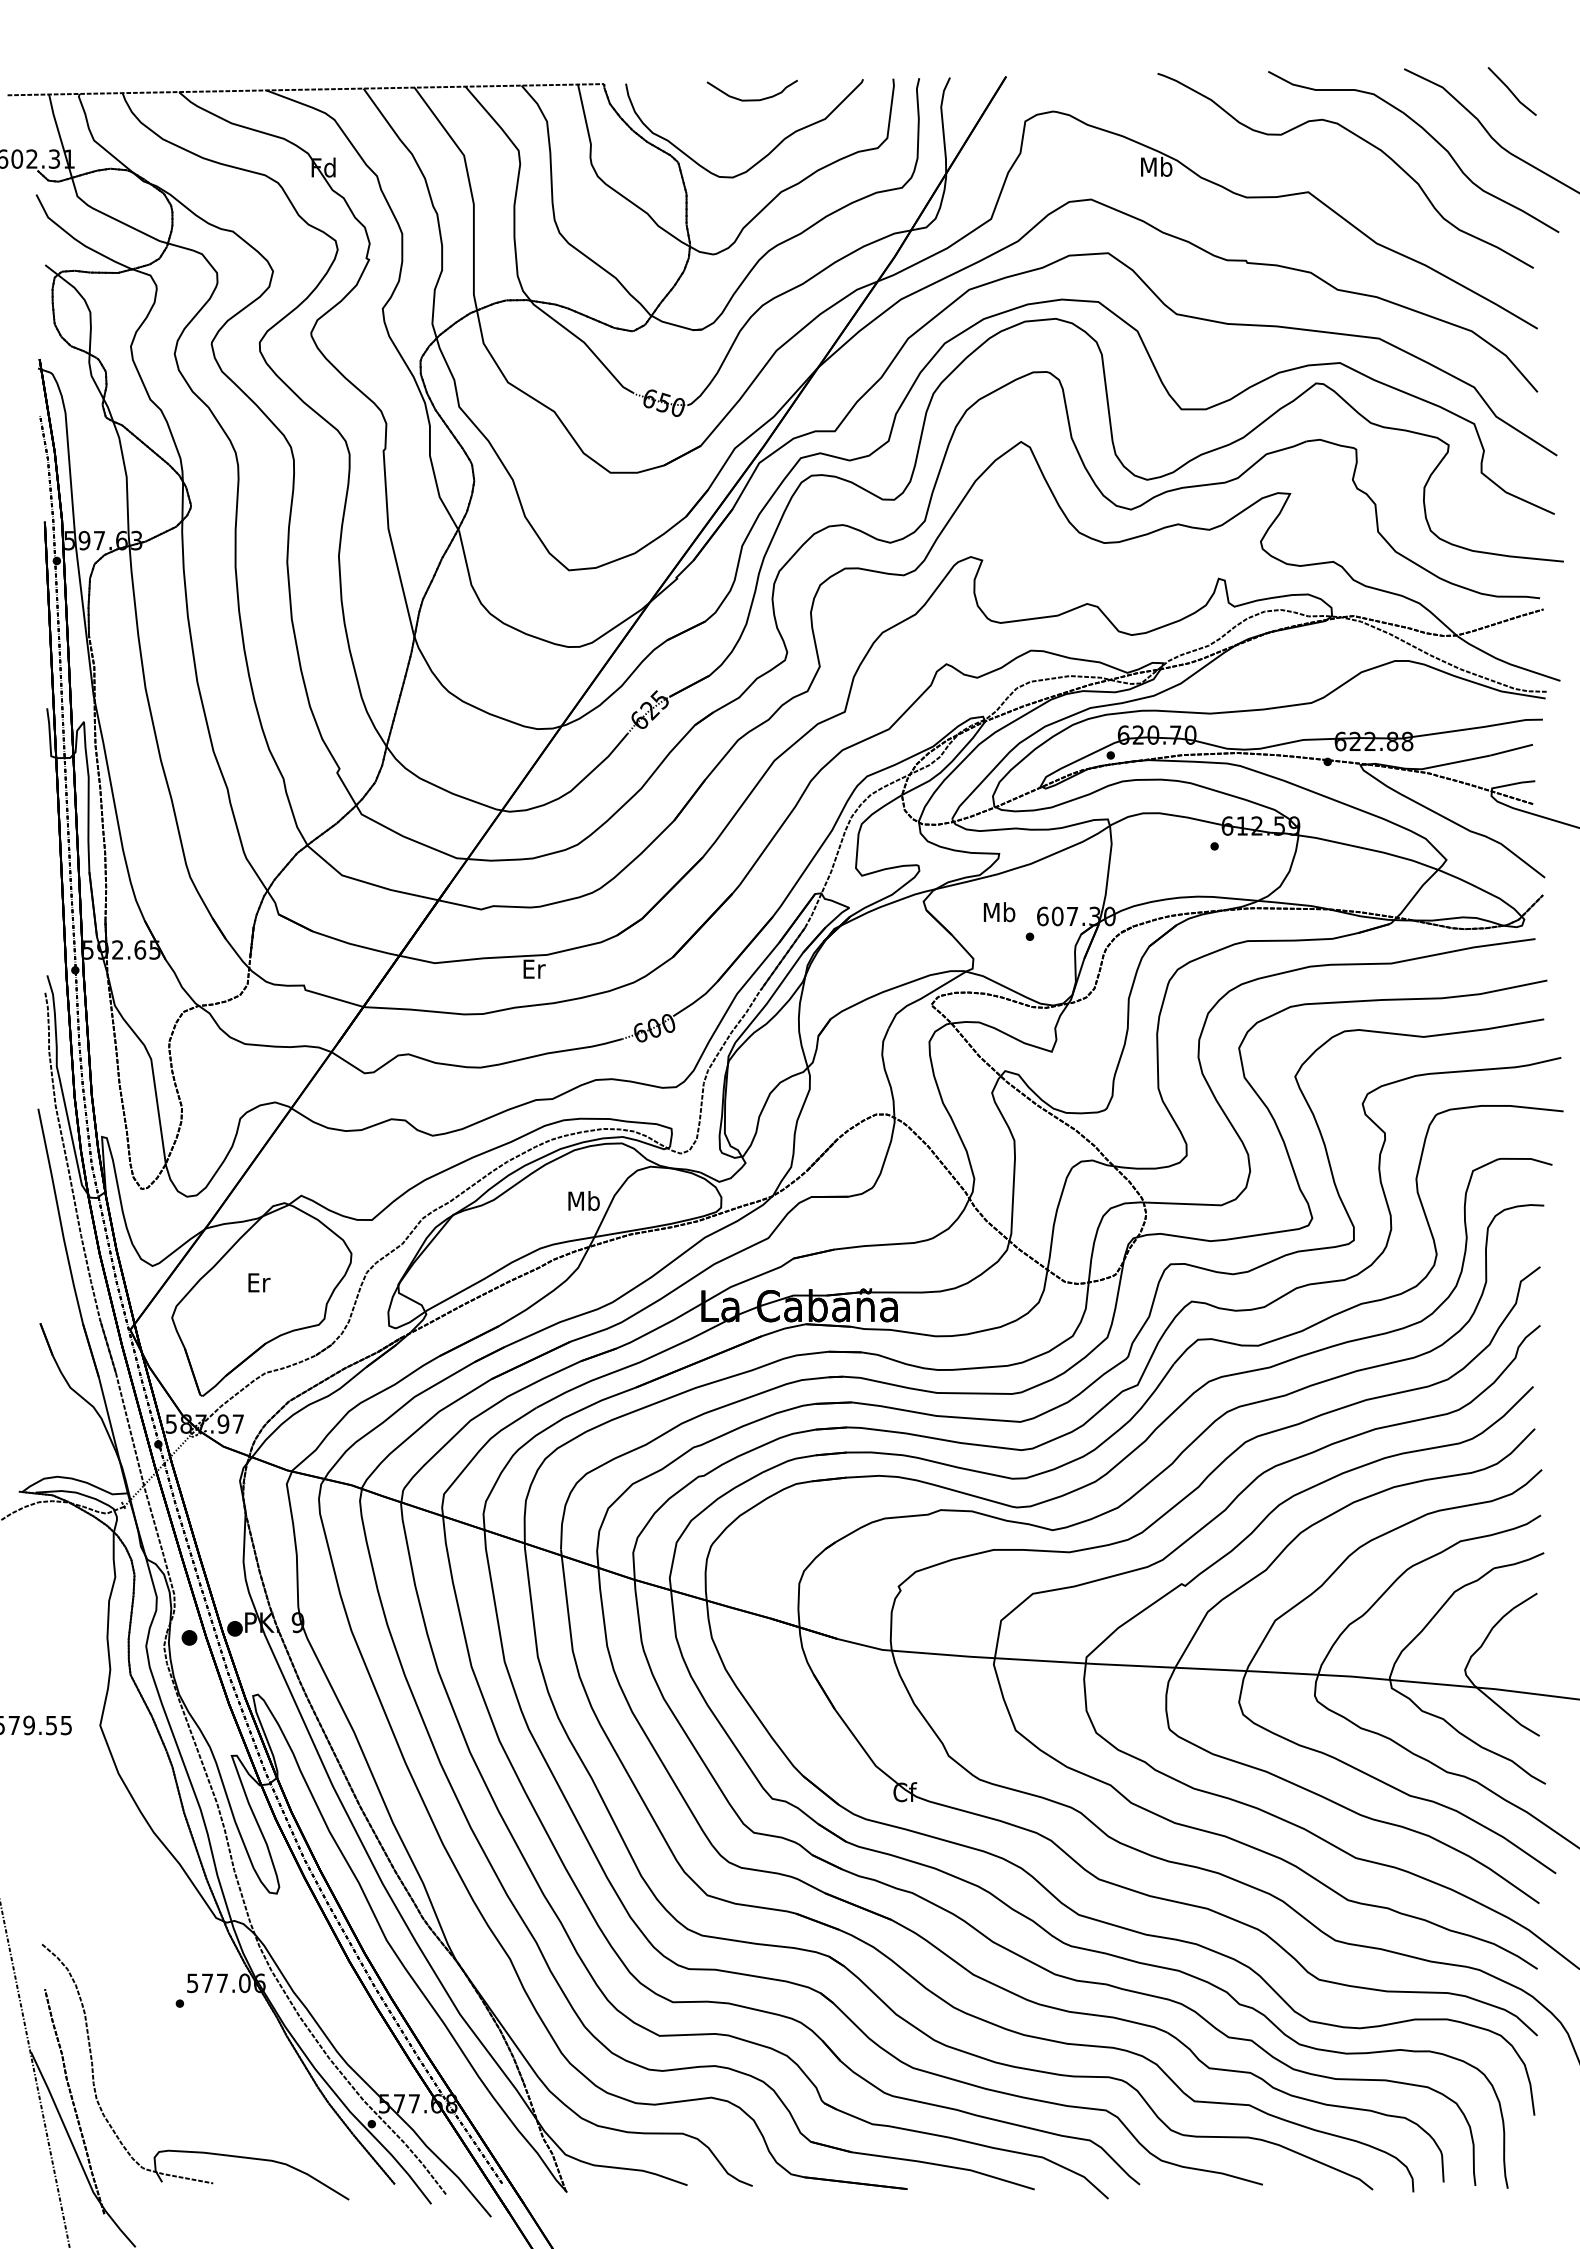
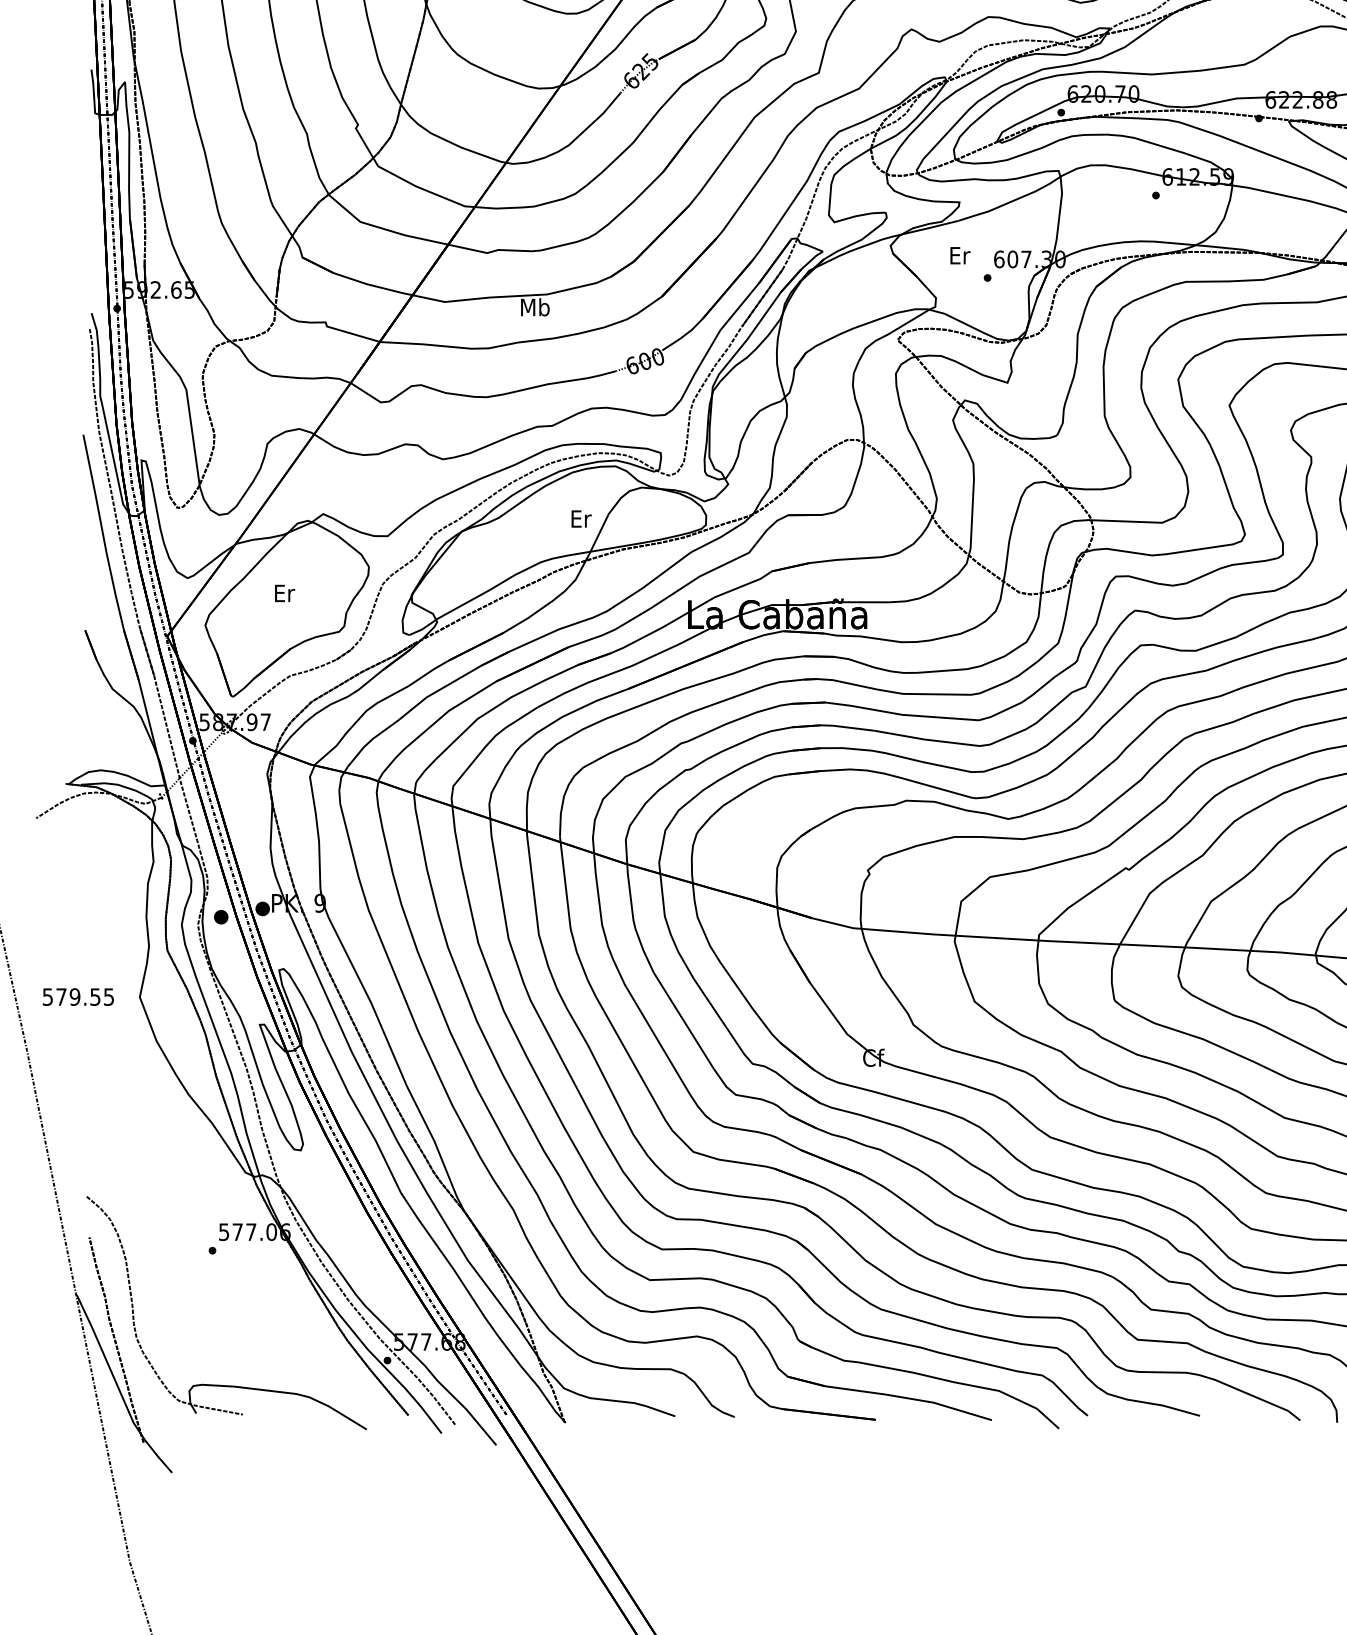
text: (999, 912) -> (959, 255), Mb -> Er
text: (533, 968) -> (534, 306), Er -> Mb
text: (583, 1200) -> (580, 518), Mb -> Er

